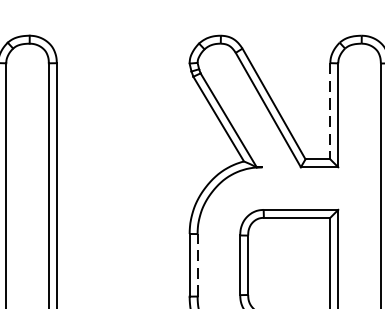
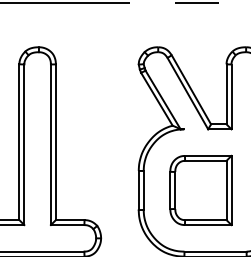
line: (330, 111) -> (226, 94), dashed -> solid
line: (197, 263) -> (143, 189), dashed -> solid

